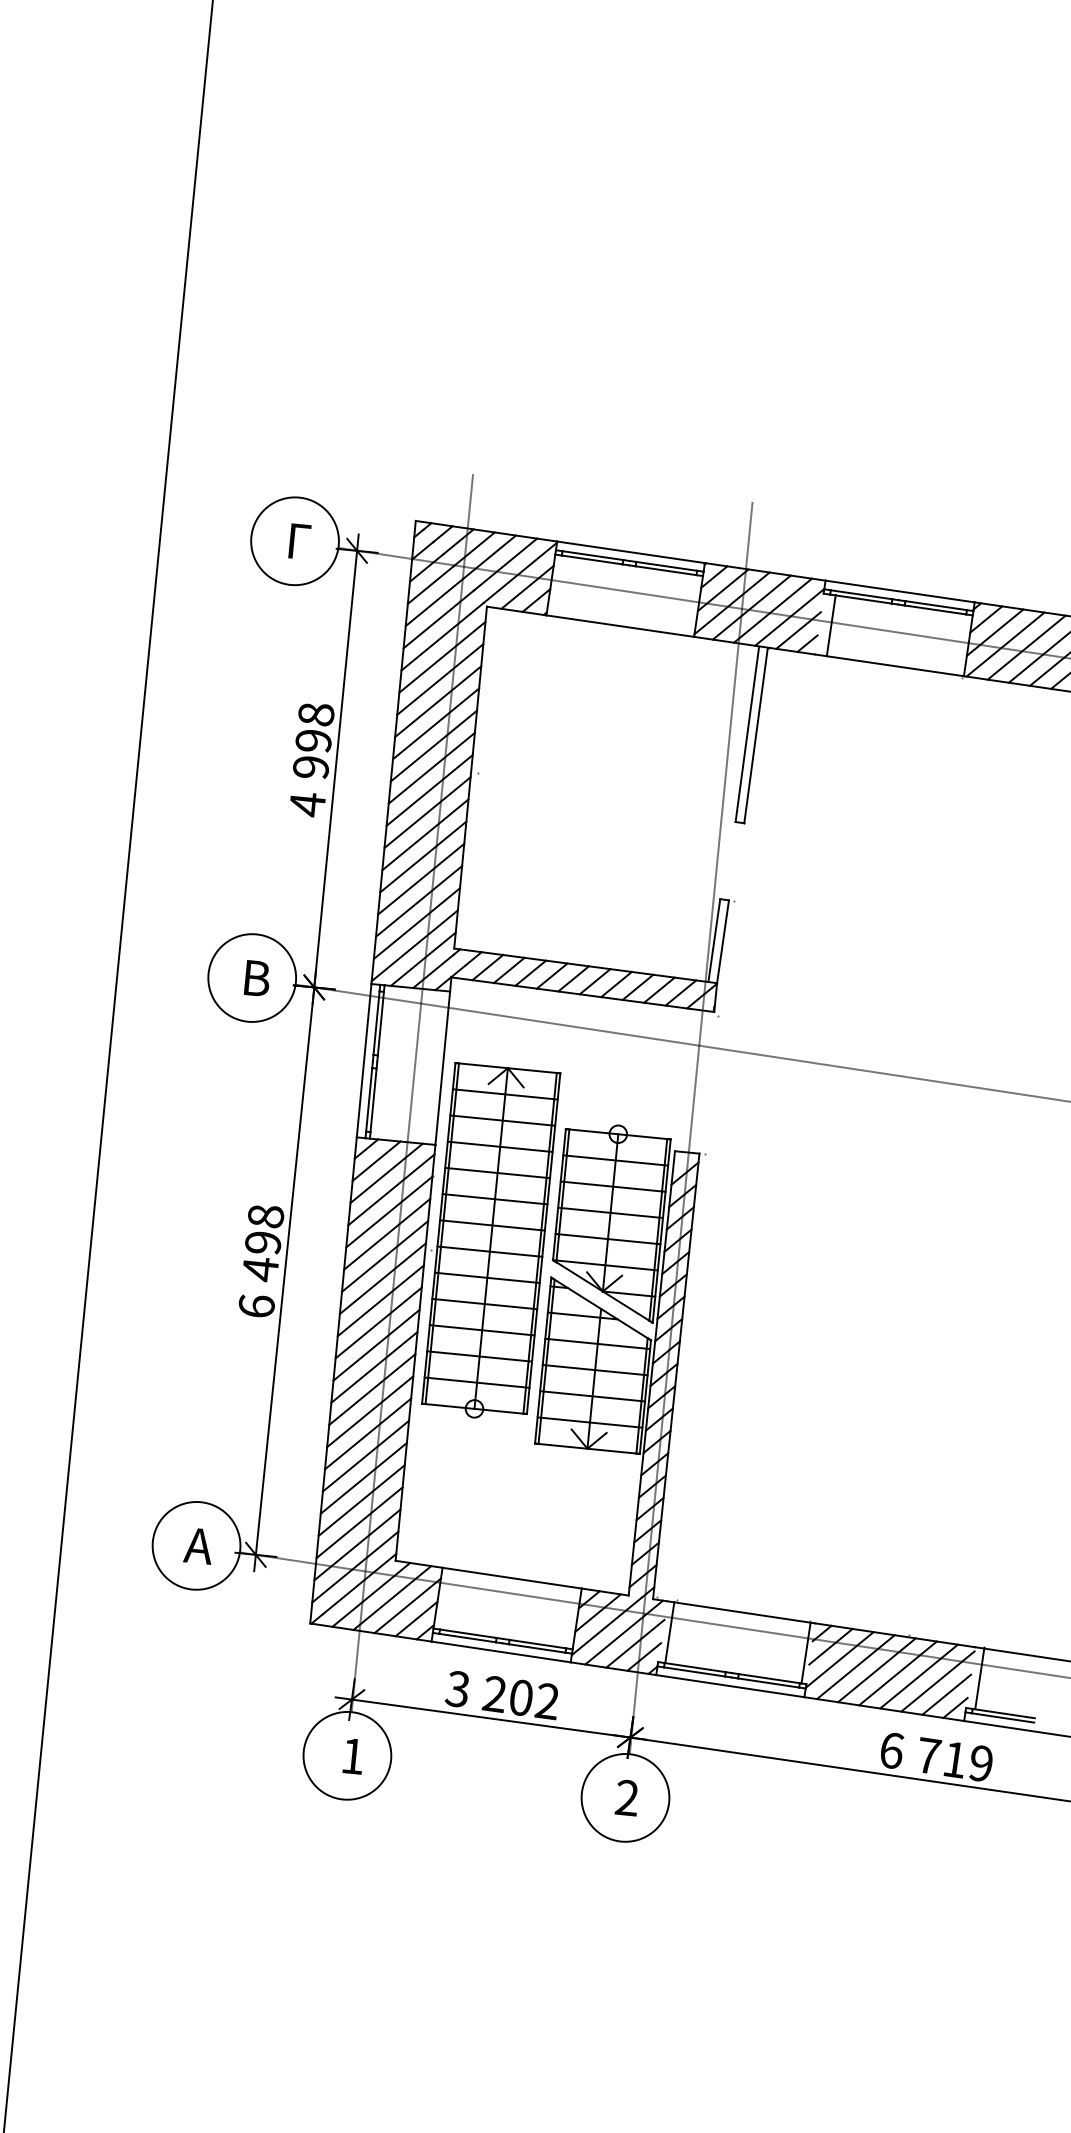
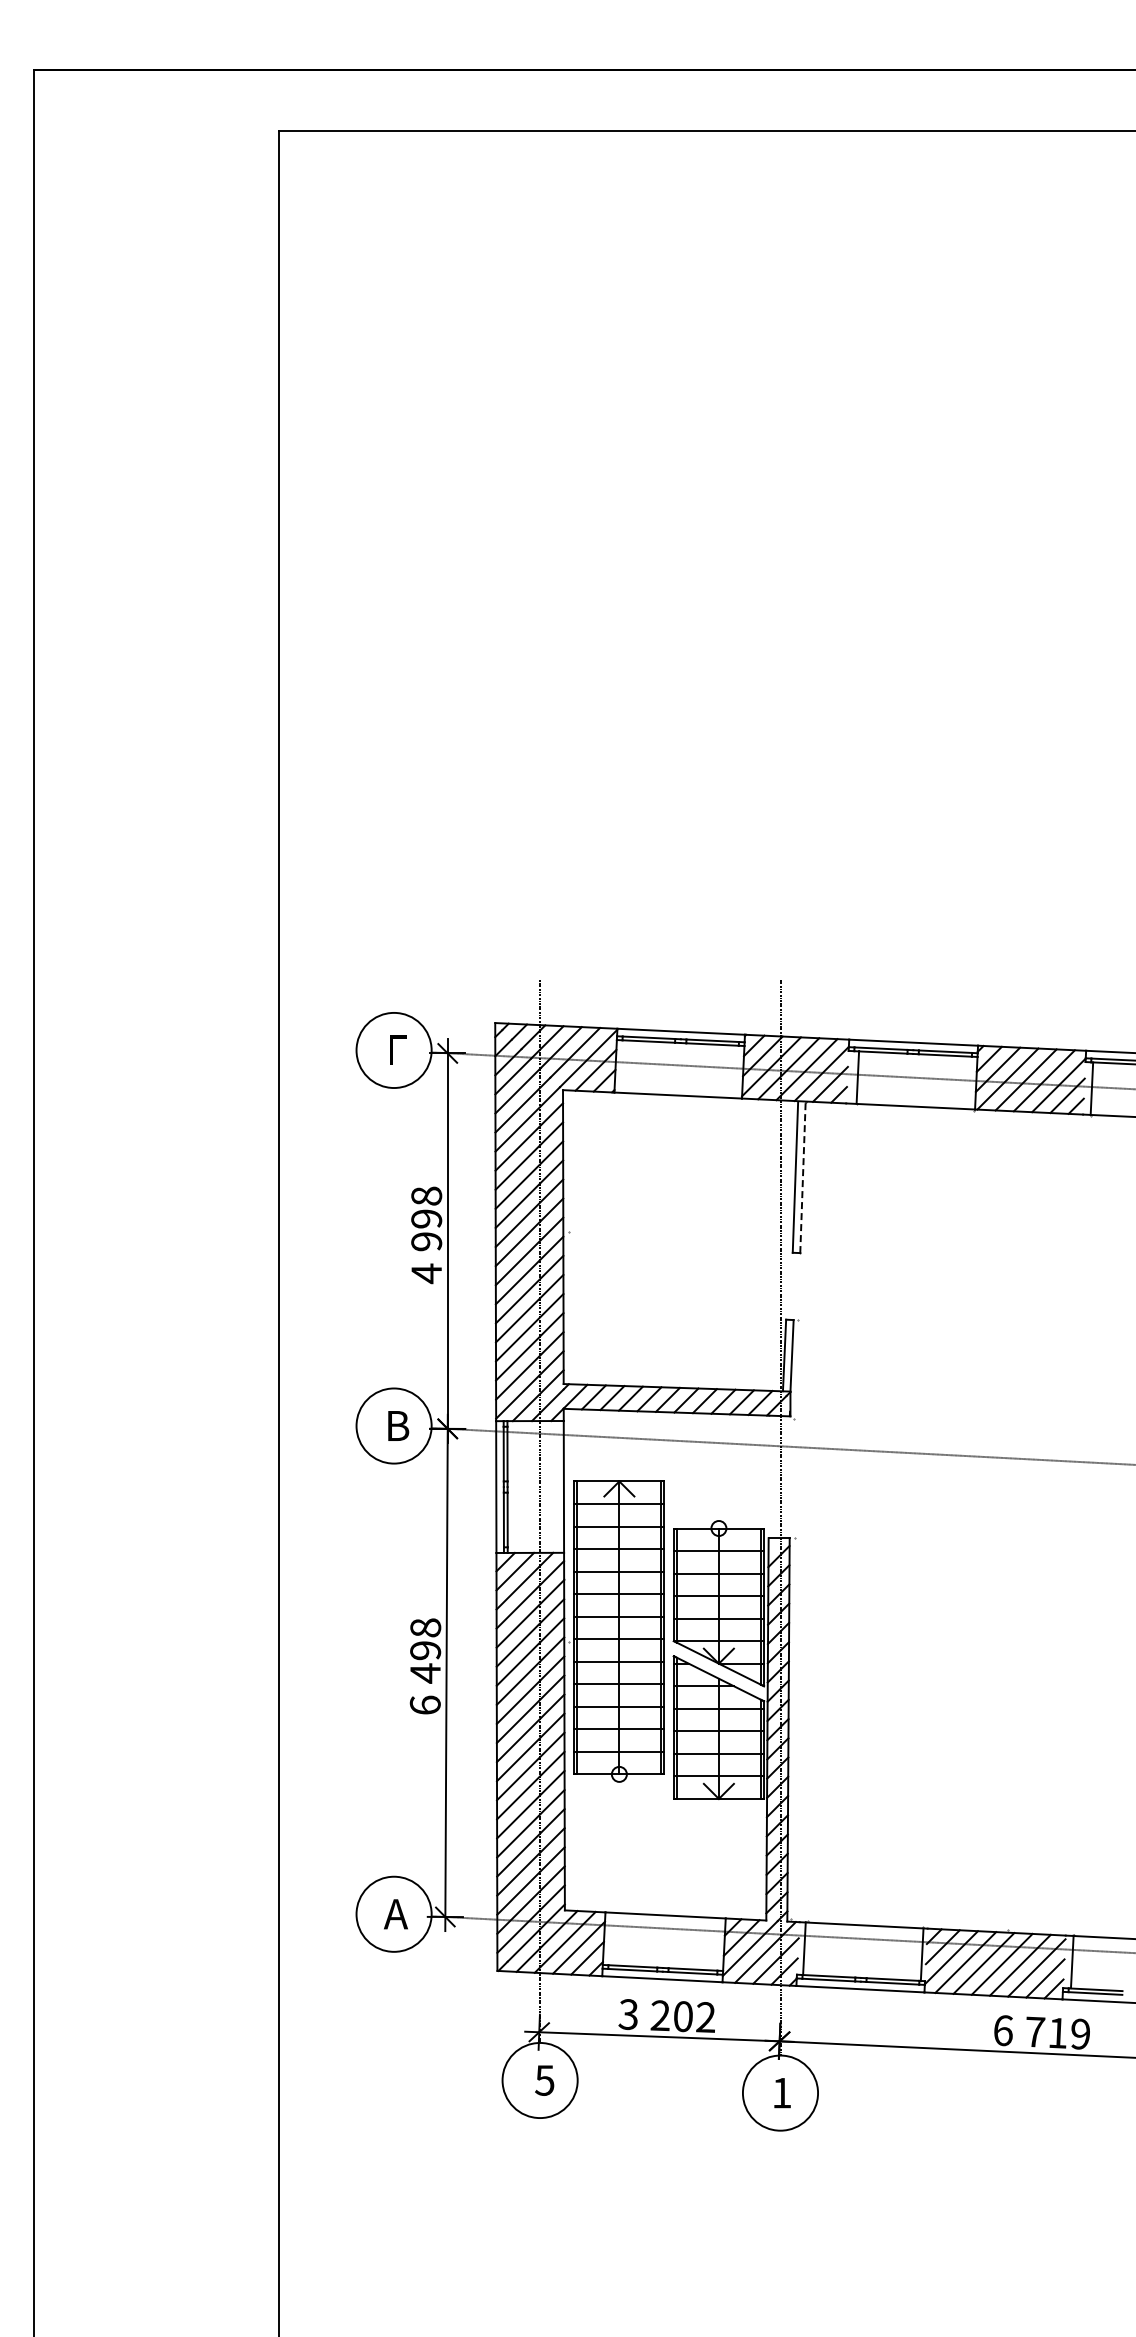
line: (755, 735) -> (802, 1177), solid -> dashed
text: (352, 1756) -> (544, 2080), 1 -> 5
text: (626, 1797) -> (781, 2092), 2 -> 1

